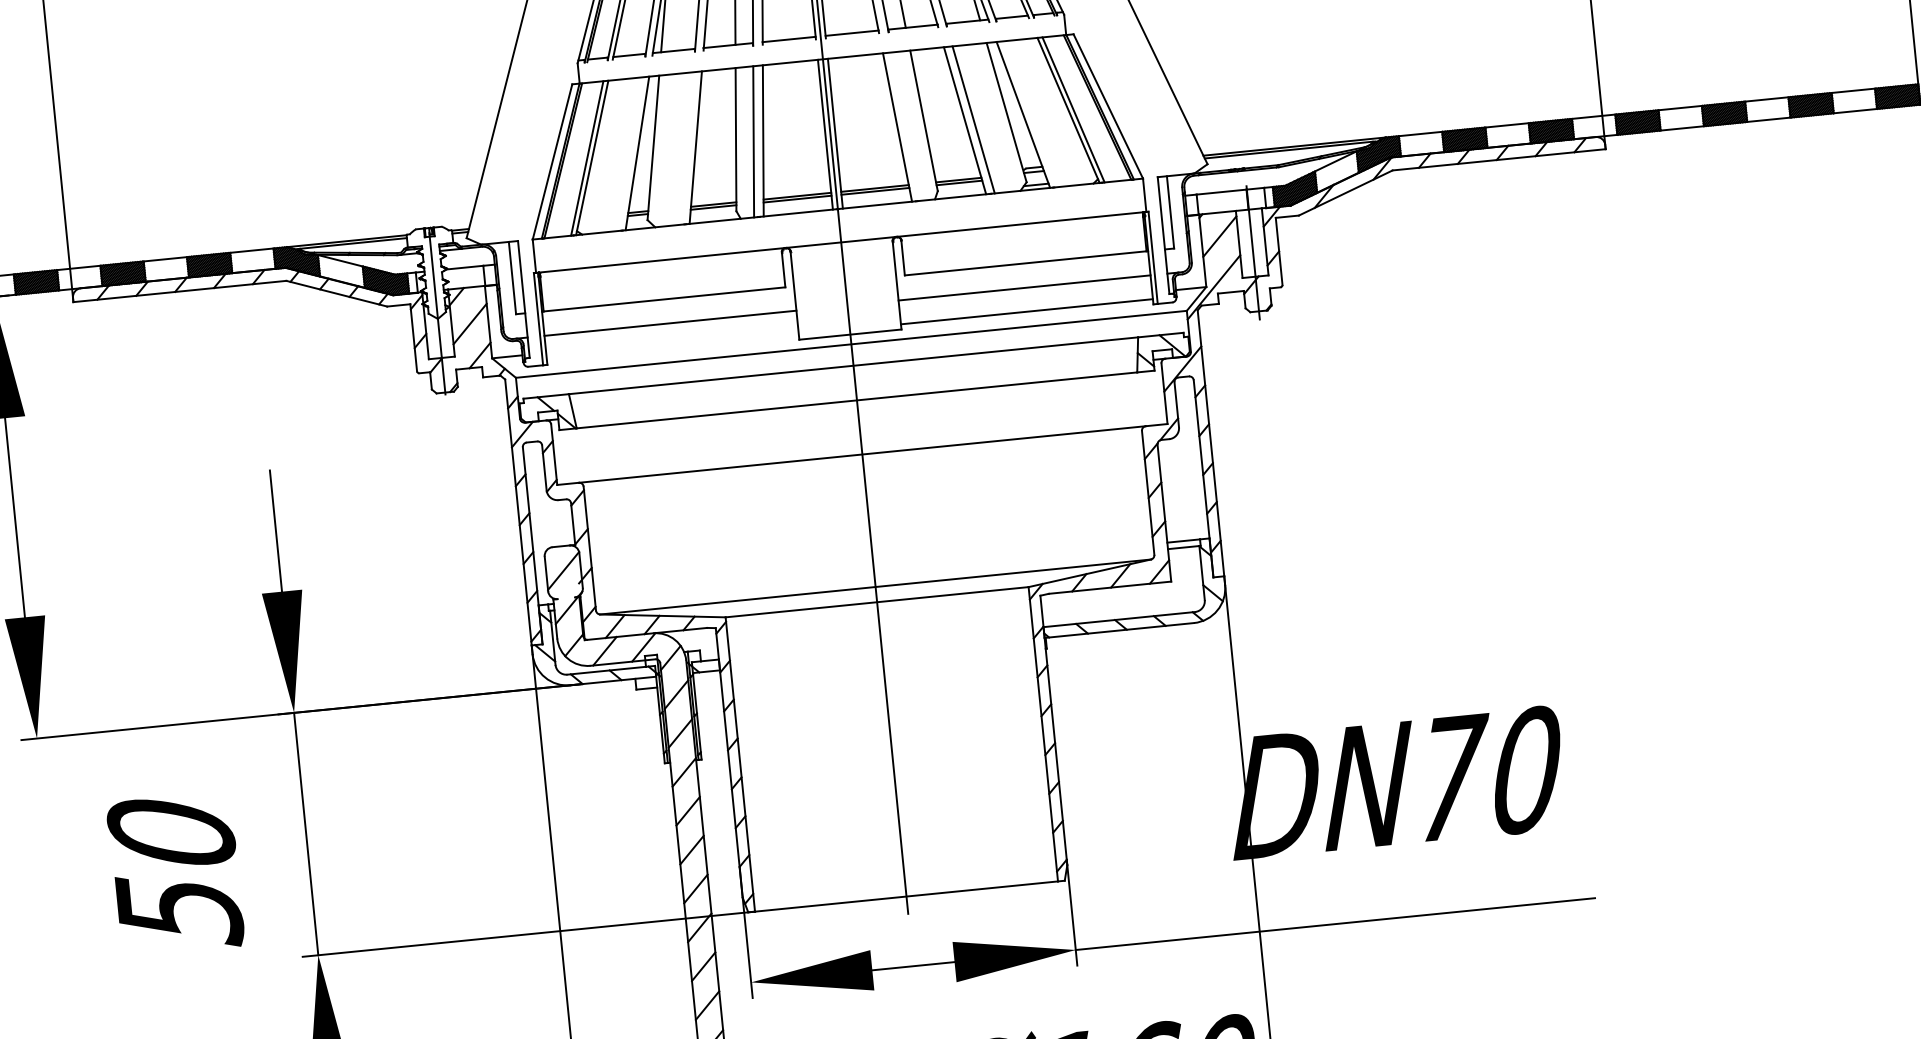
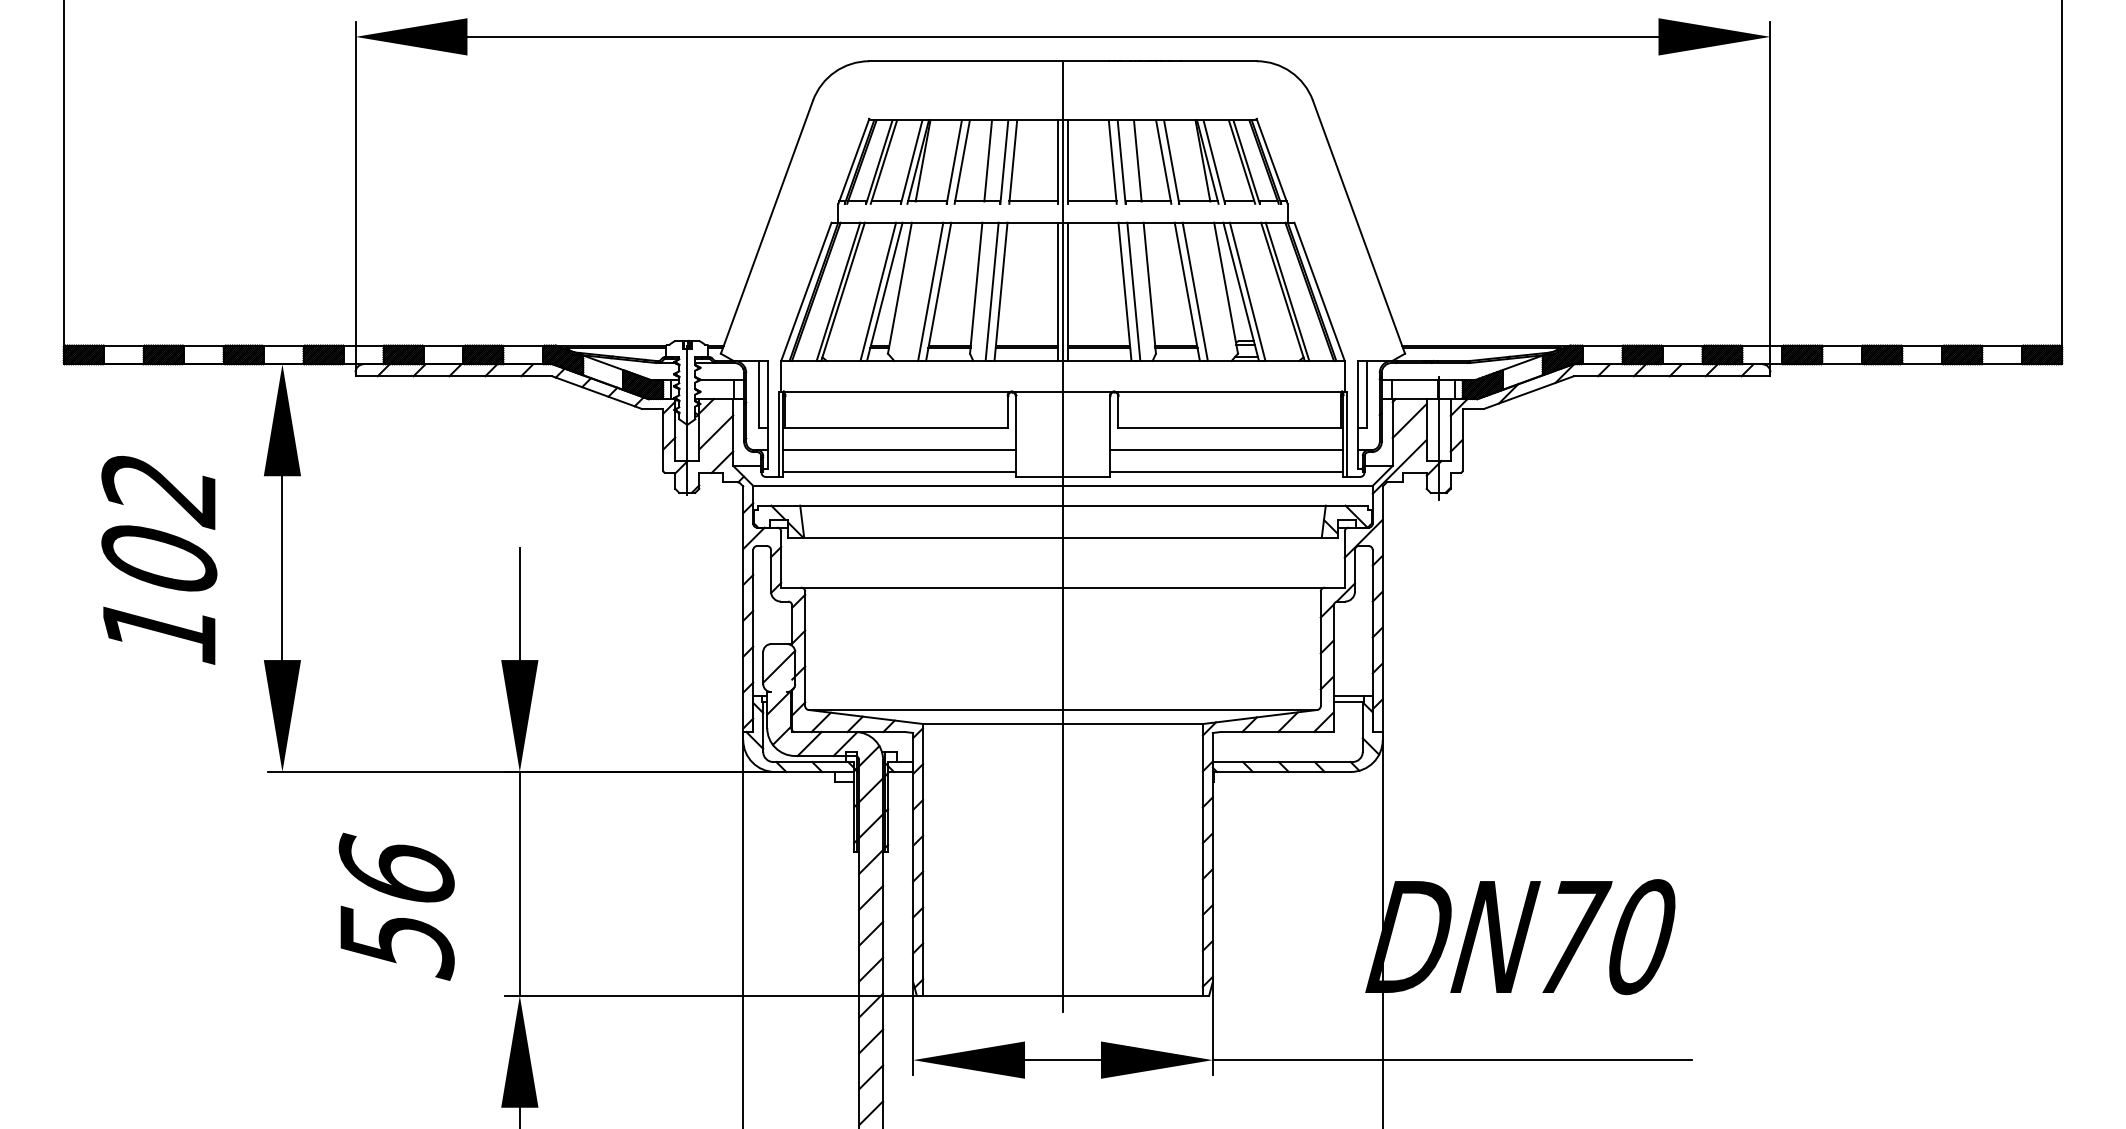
line: (1030, 113) -> (1247, 291), added
line: (906, 126) -> (1133, 291), added
line: (686, 148) -> (930, 291), added
line: (630, 153) -> (878, 291), added
line: (672, 347) -> (899, 472), added
text: (170, 829) -> (396, 867), 50 -> 56

